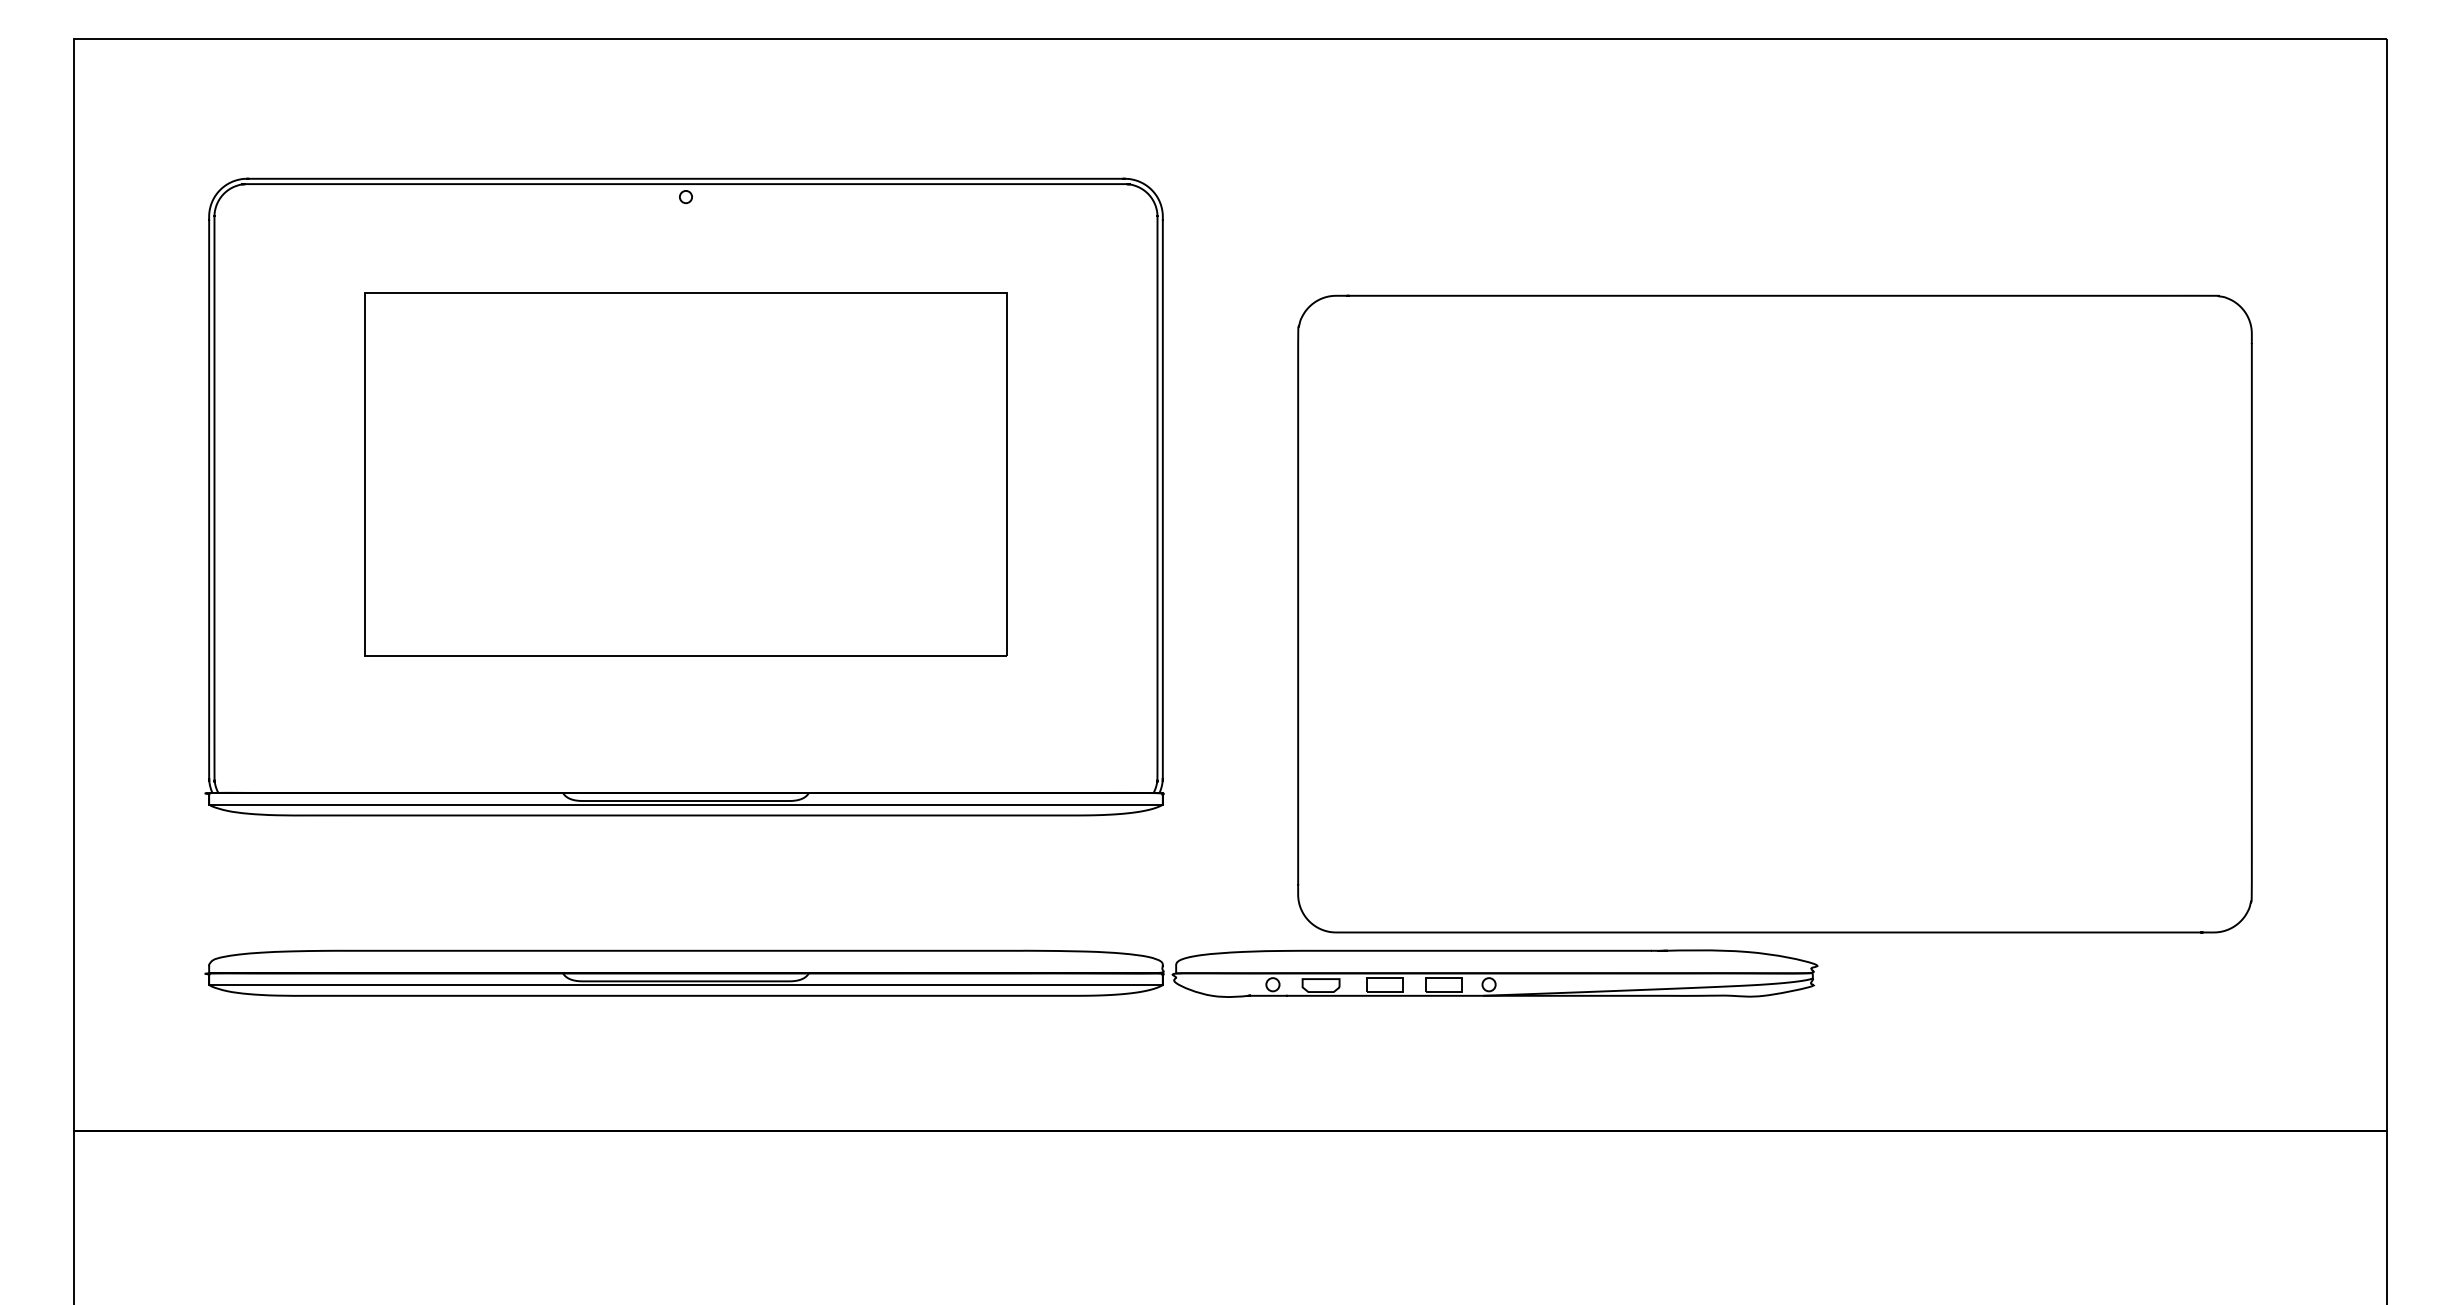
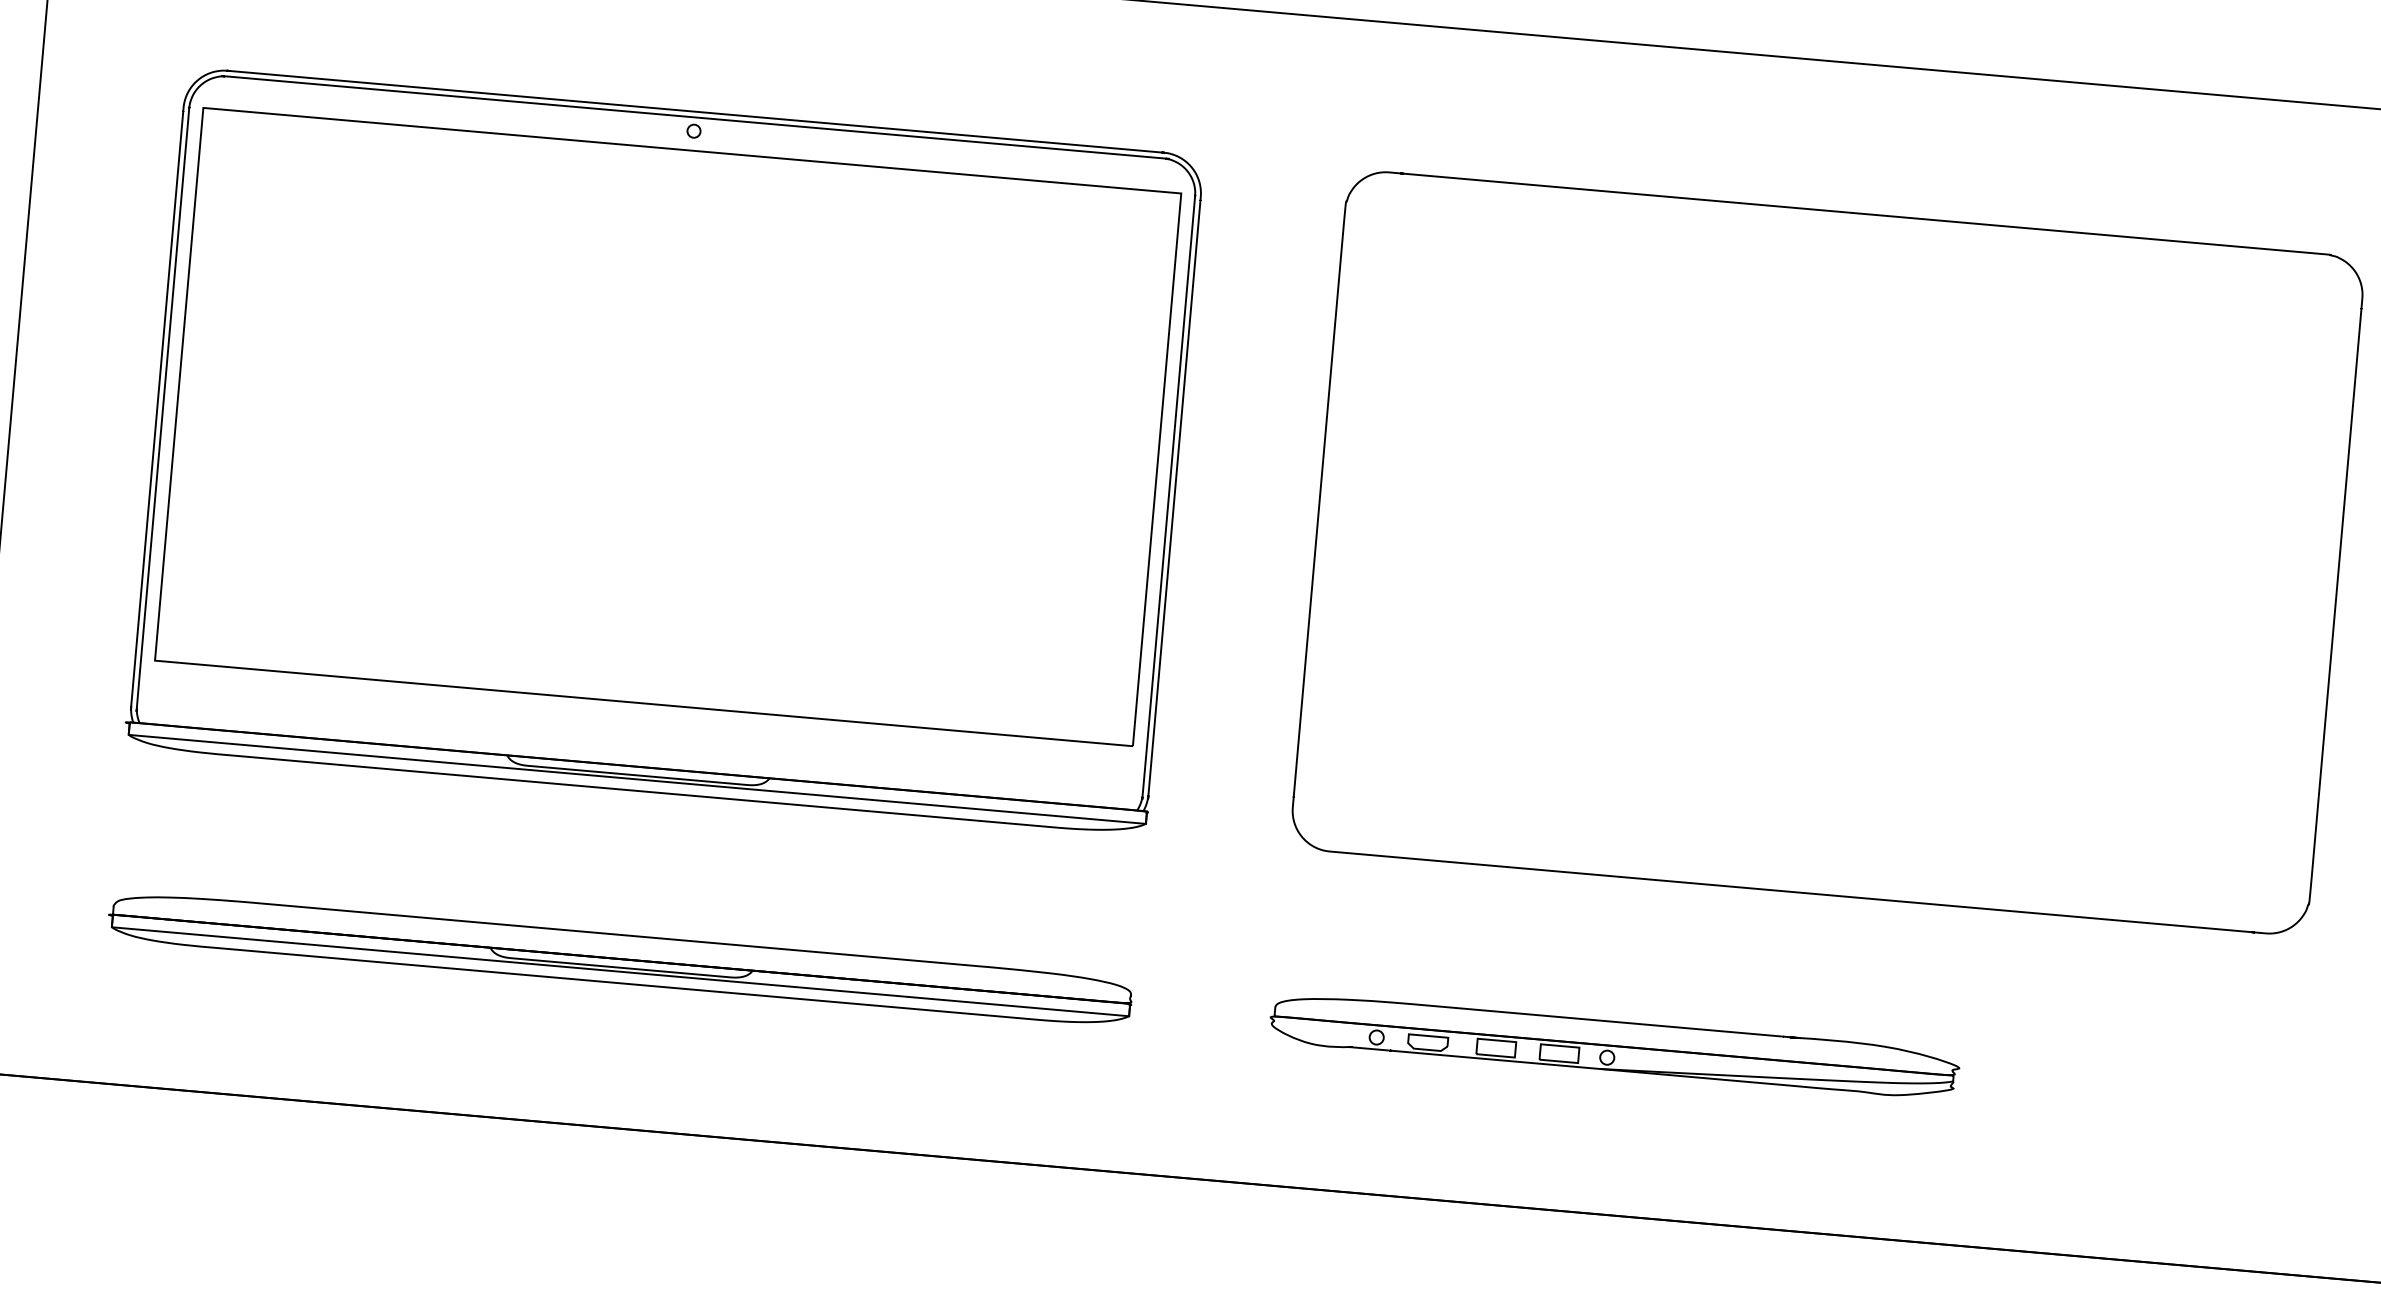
part: (685, 474) -> (667, 427), size x1.43
part: (1774, 613) -> (1827, 552), moved
part: (1494, 973) -> (1614, 1046), moved

